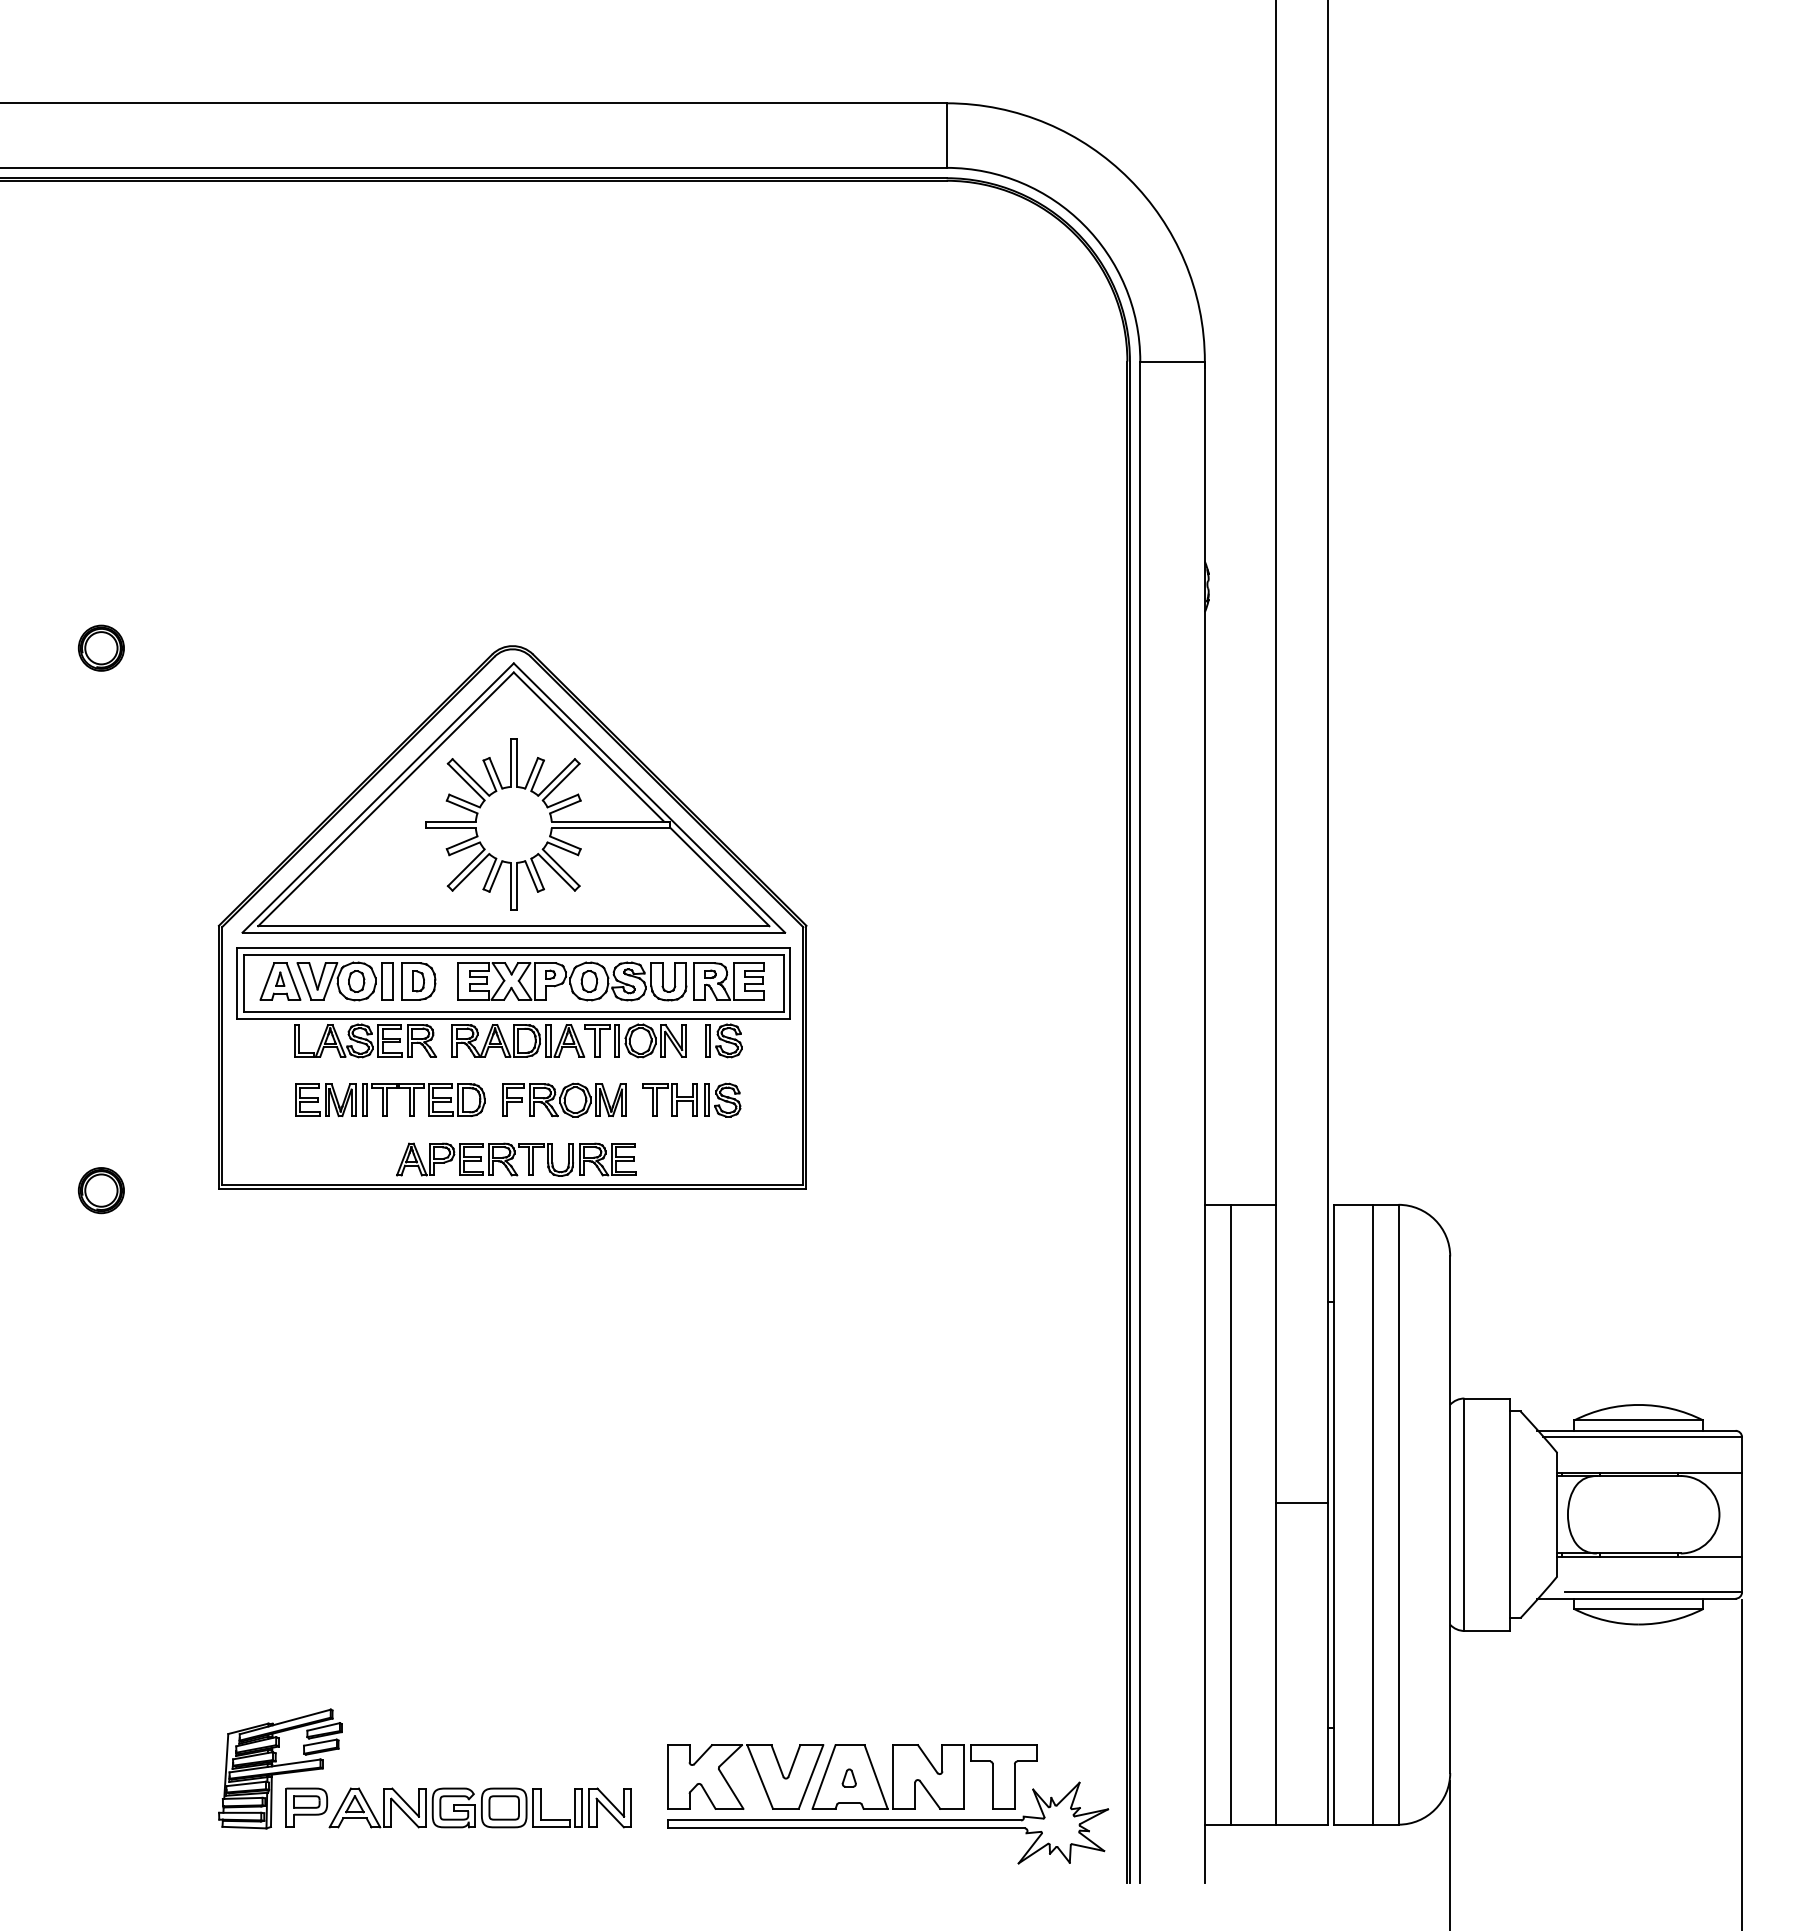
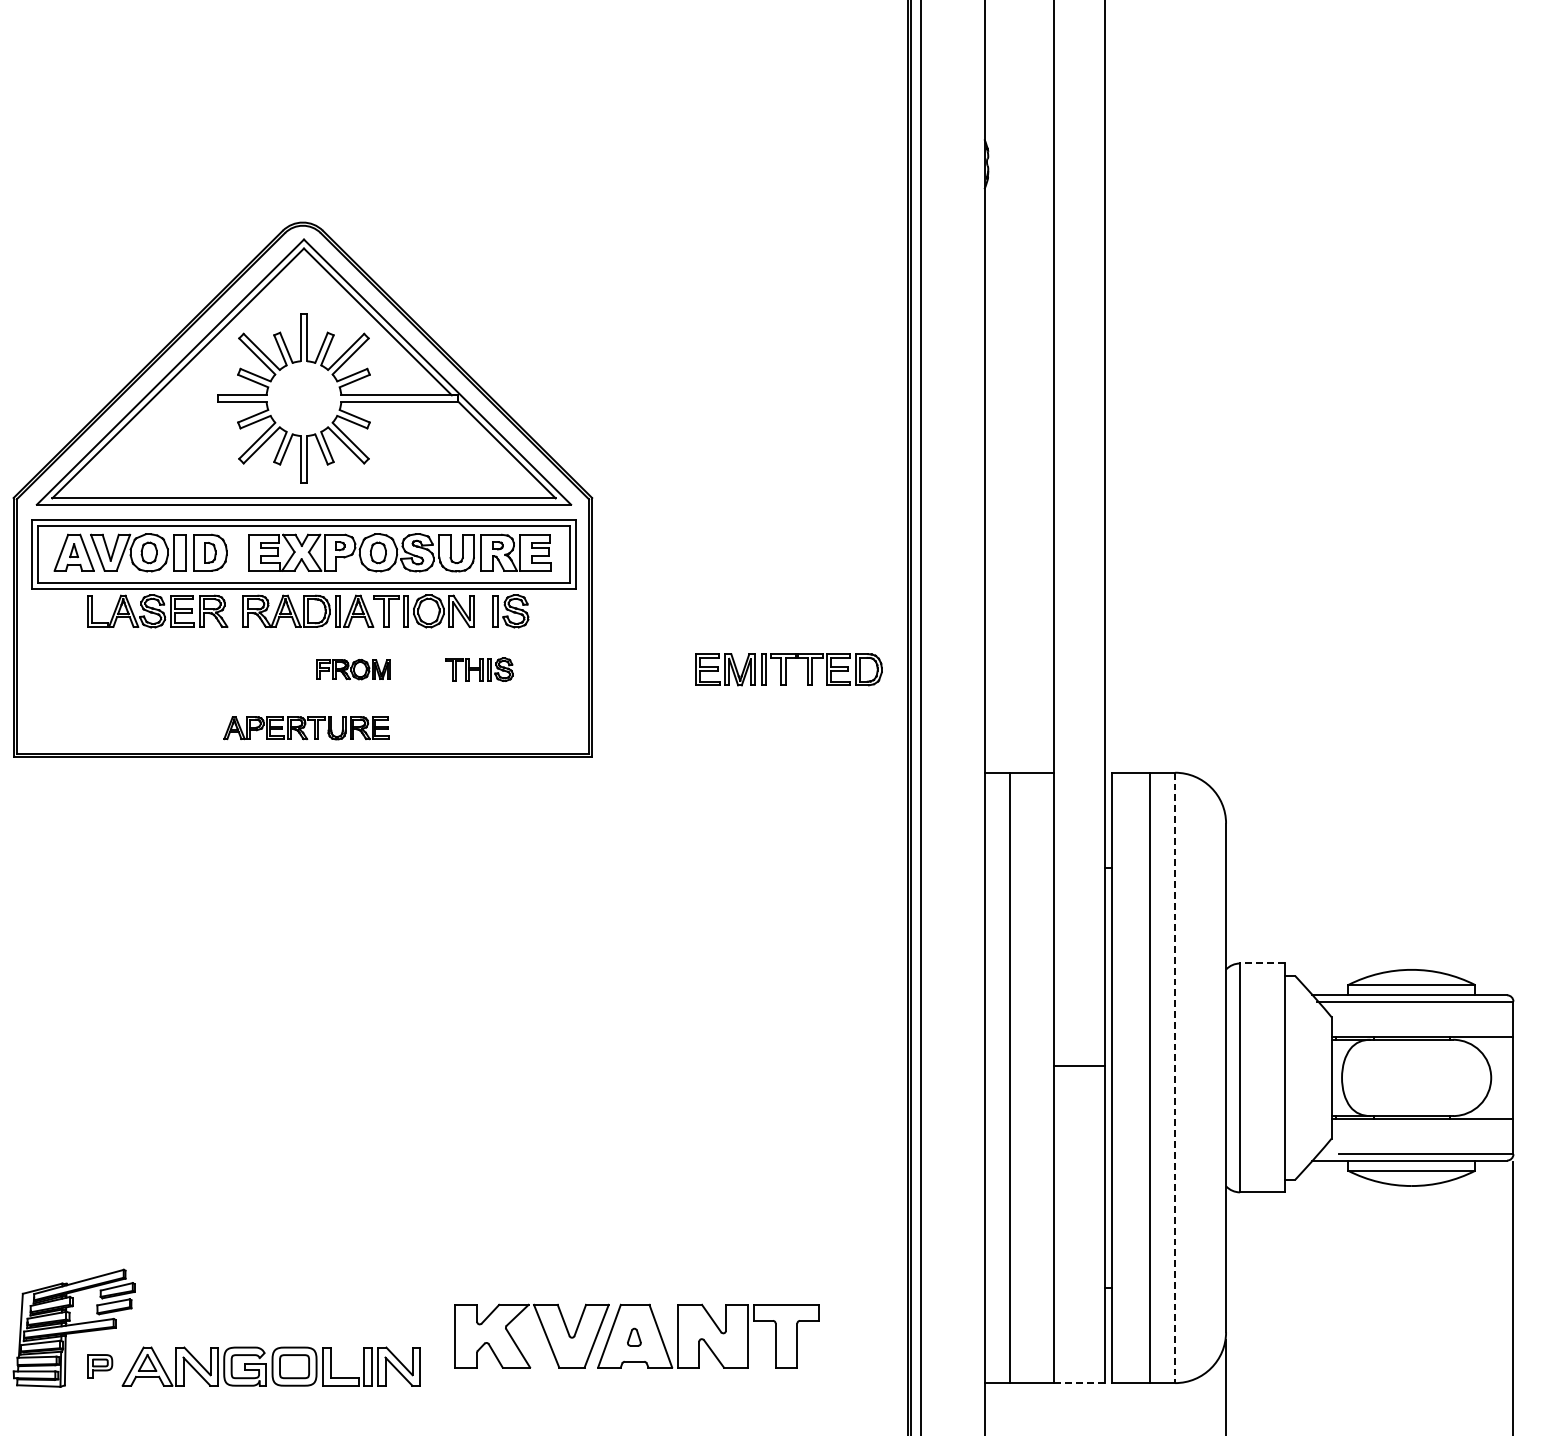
part: (564, 1099) -> (353, 669), size x0.6
part: (691, 1099) -> (478, 669), size x0.7
part: (390, 1100) -> (789, 670), moved
part: (516, 1159) -> (306, 728), size x0.7
line: (1487, 1398) -> (1262, 963), solid -> dashed
line: (1398, 1514) -> (1175, 1077), solid -> dashed
part: (306, 1807) -> (99, 1366), size x0.6
part: (888, 1822) -> (672, 1380), removed
line: (1301, 1824) -> (1079, 1382), solid -> dashed

